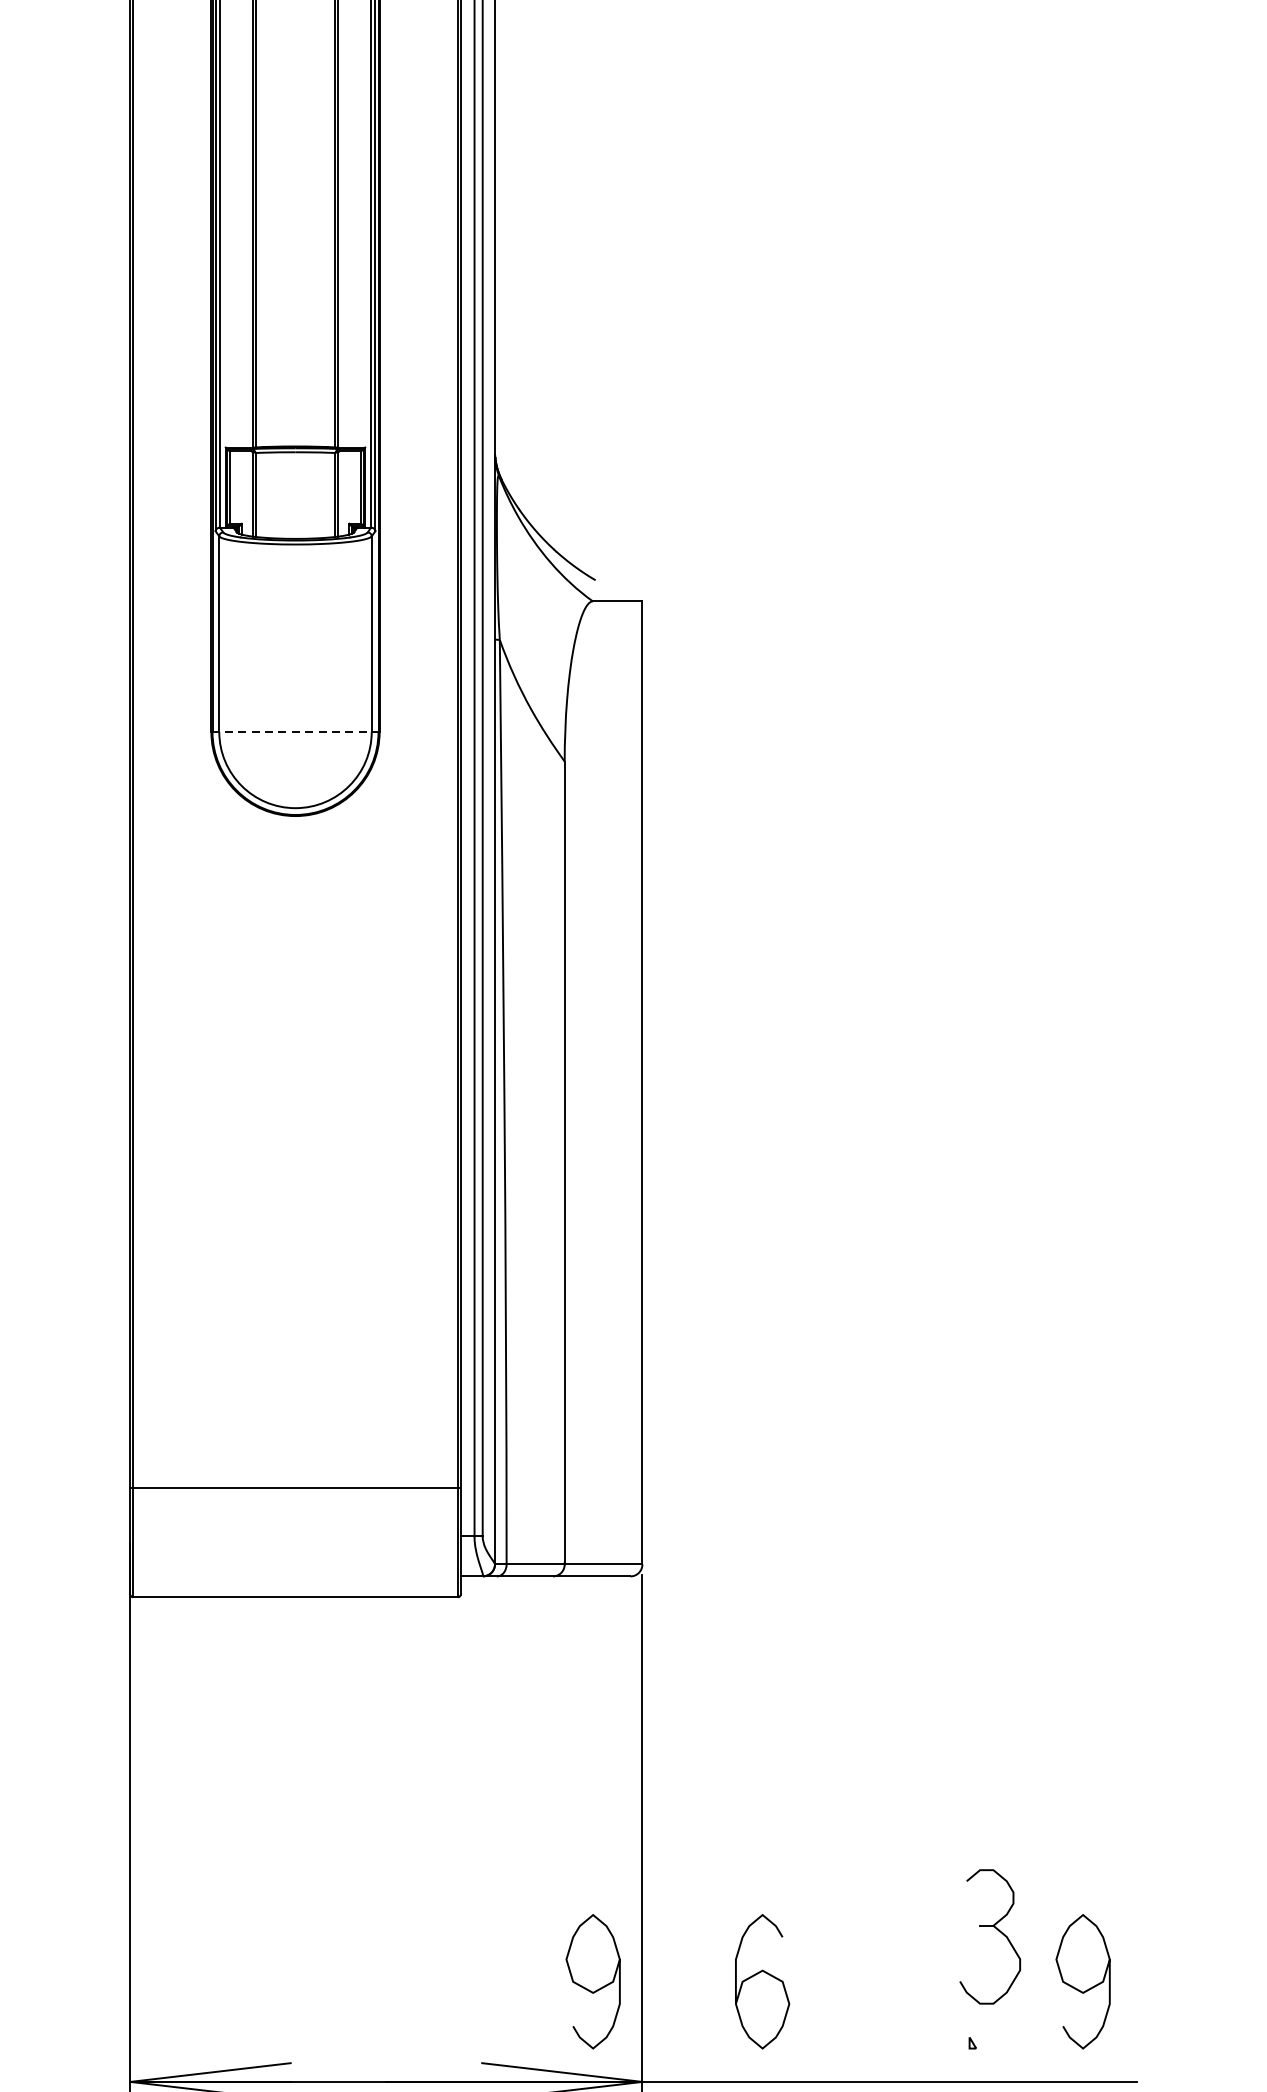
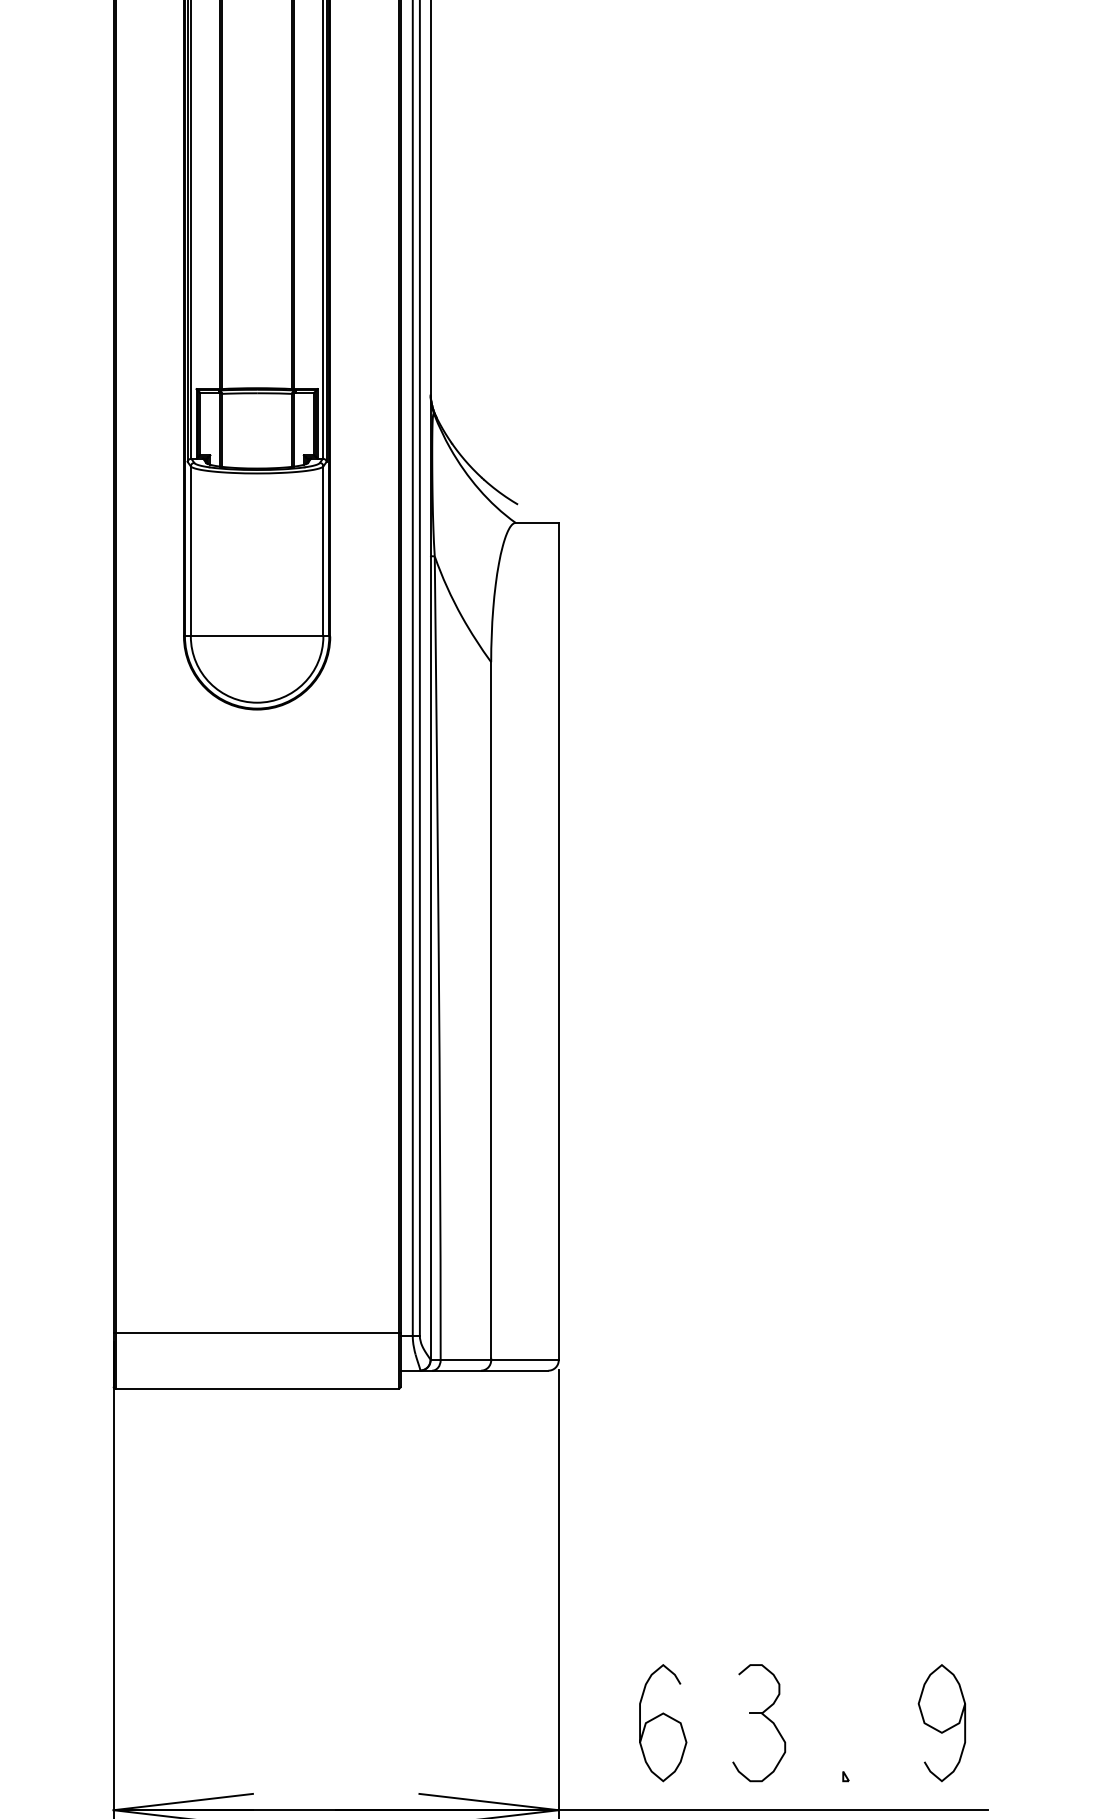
line: (295, 732) -> (257, 636), dashed -> solid
line: (294, 1488) -> (256, 1333), moved
part: (997, 1930) -> (765, 1717), moved
curve: (589, 1989) -> (512, 1729), removed

